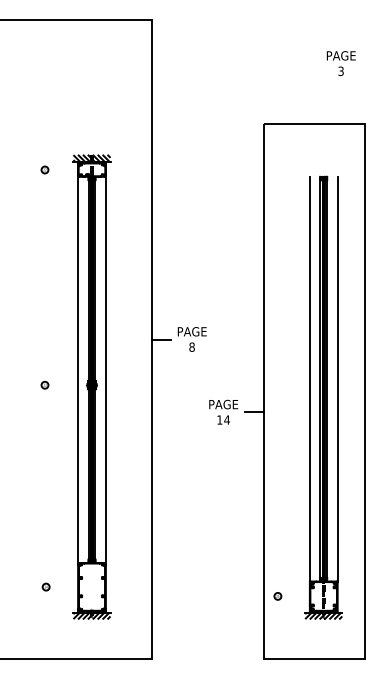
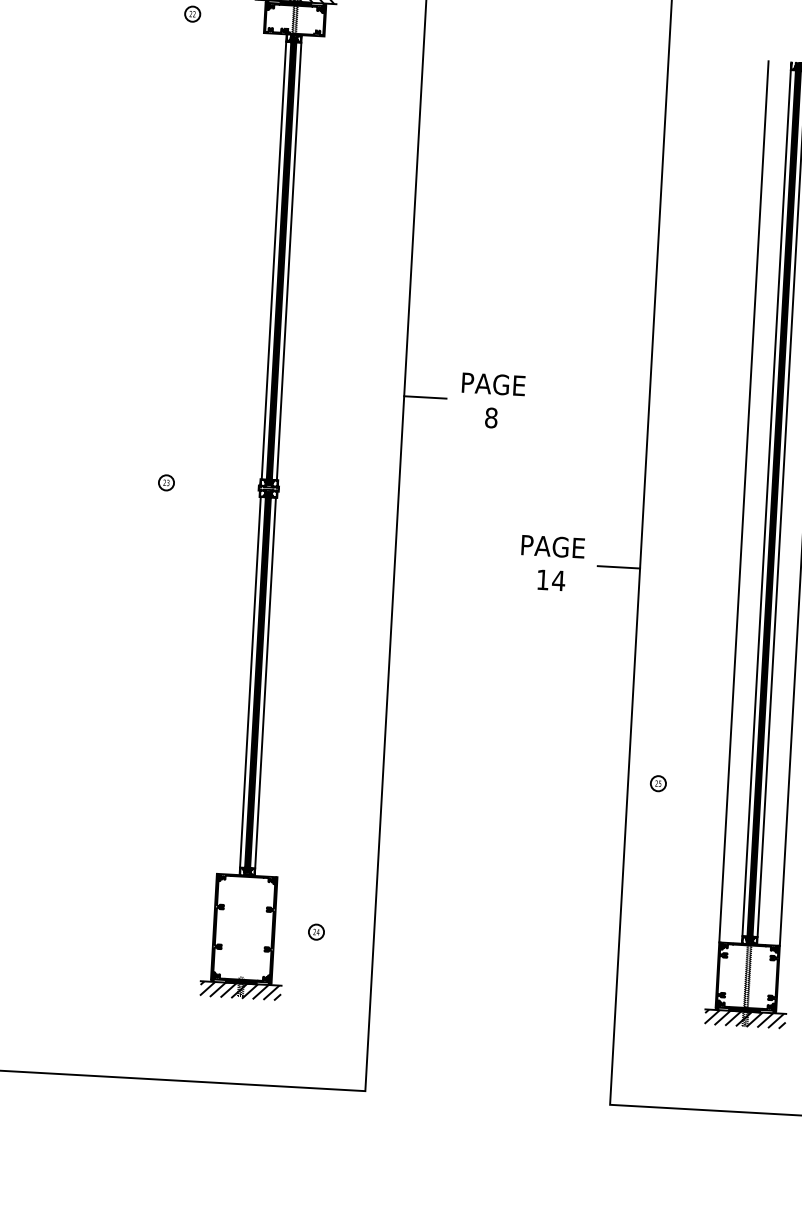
line: (78, 369) -> (241, 452), removed
line: (105, 369) -> (300, 455), removed
part: (45, 586) -> (315, 930), moved
part: (277, 596) -> (657, 783), moved

